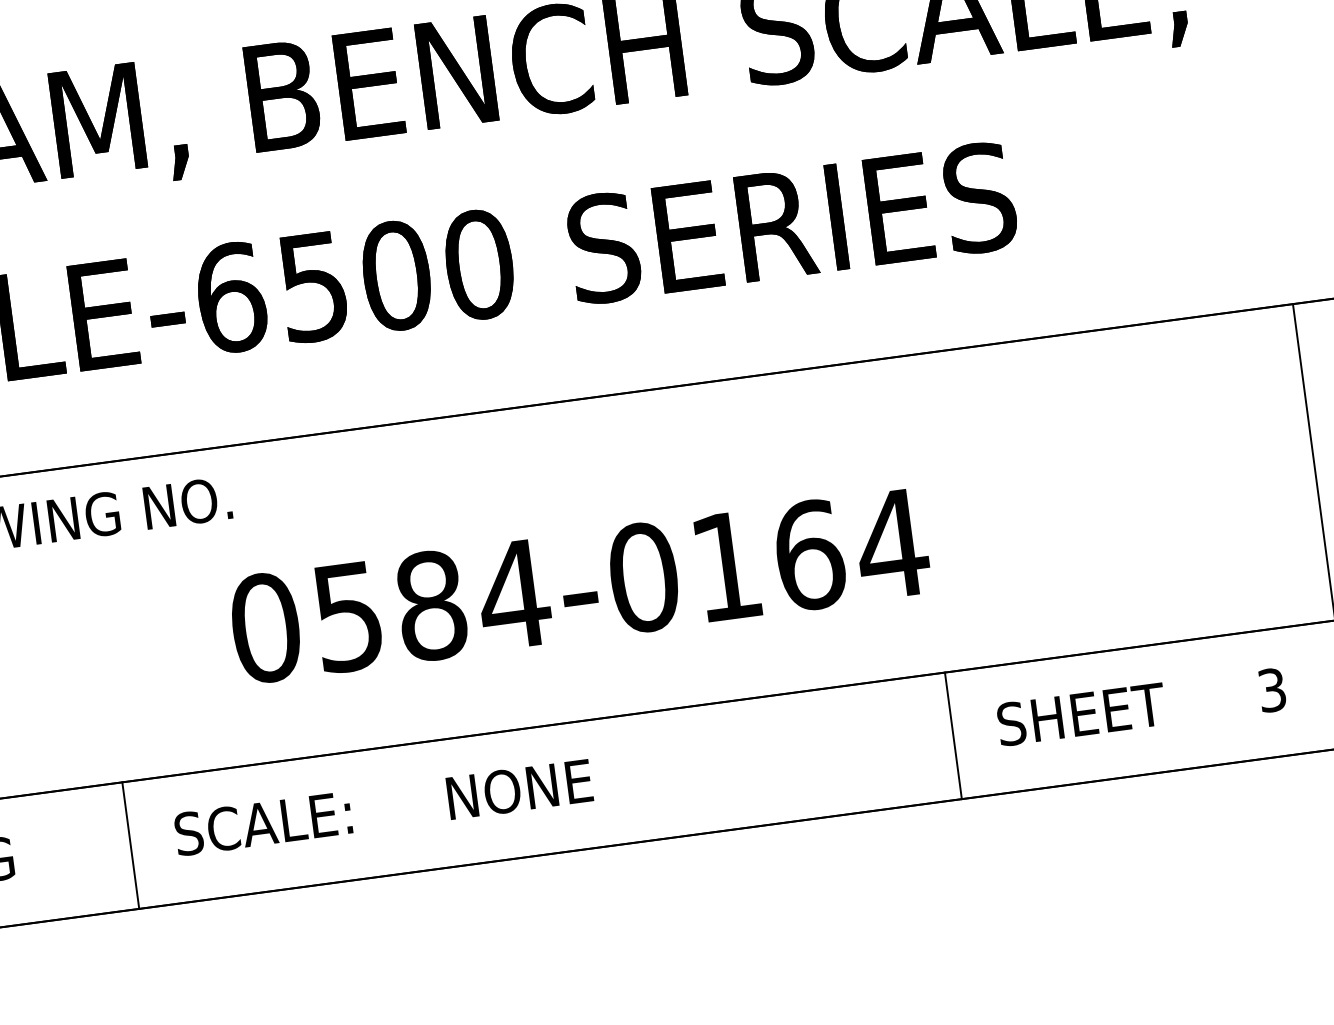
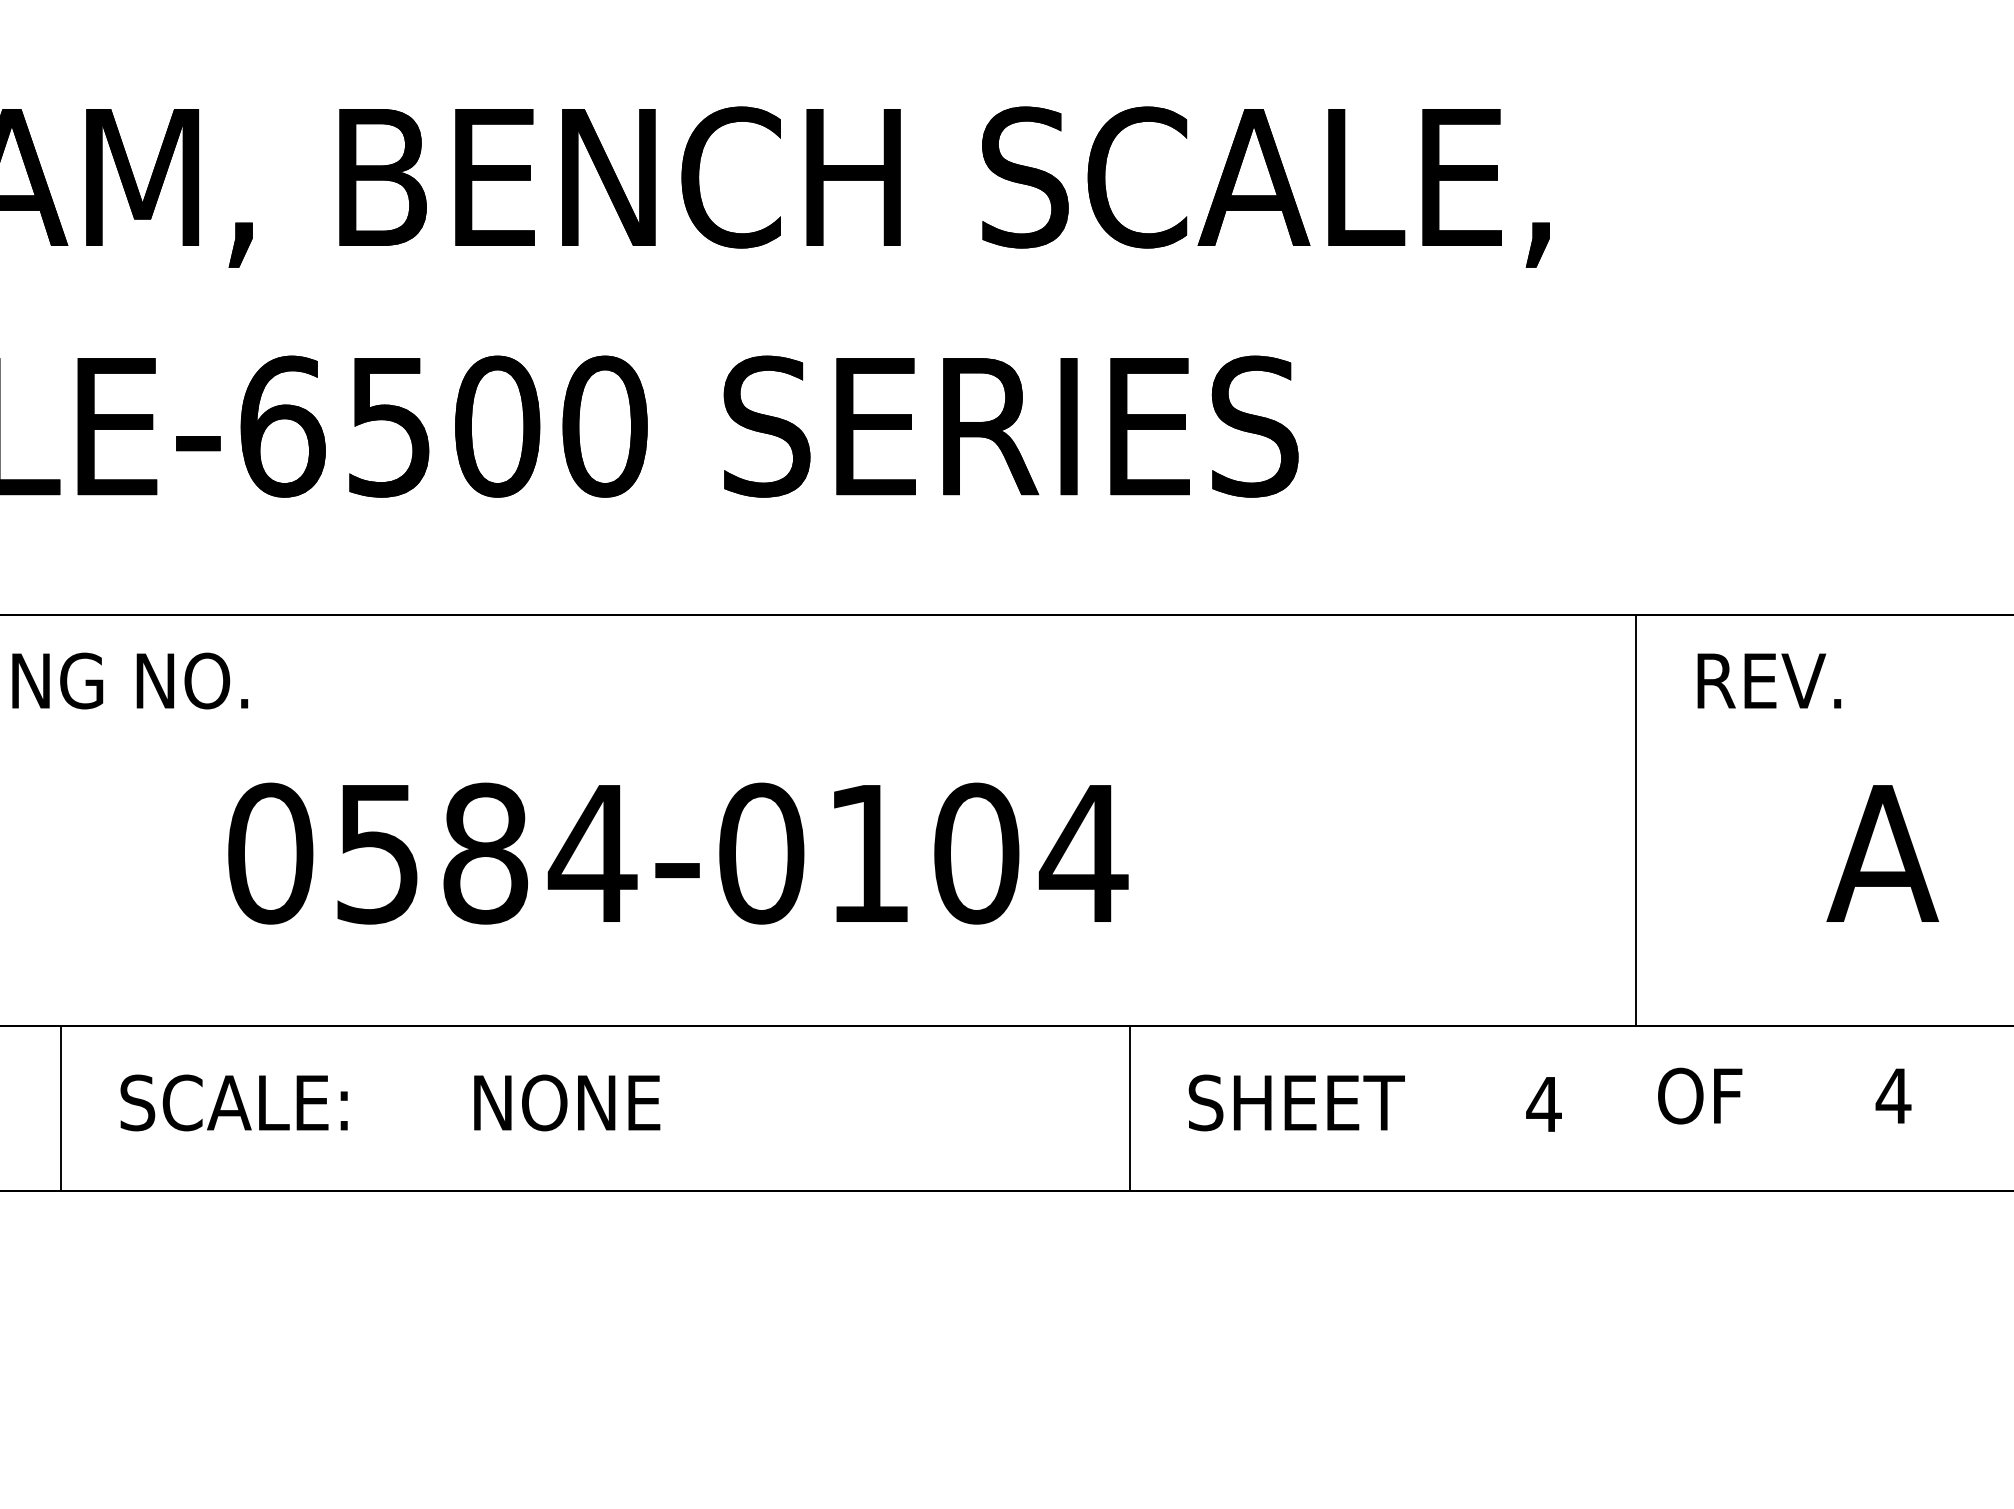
text: (809, 555) -> (976, 853), 0584-0164 -> 0584-0104
text: (1271, 690) -> (1543, 1104), 3 -> 4

